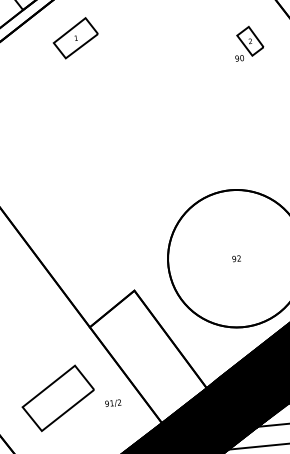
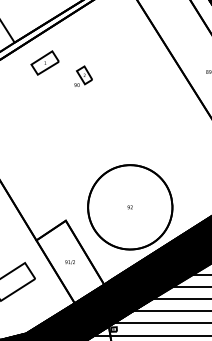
part: (248, 41) -> (83, 75), moved
text: (112, 403) -> (69, 262), moved

